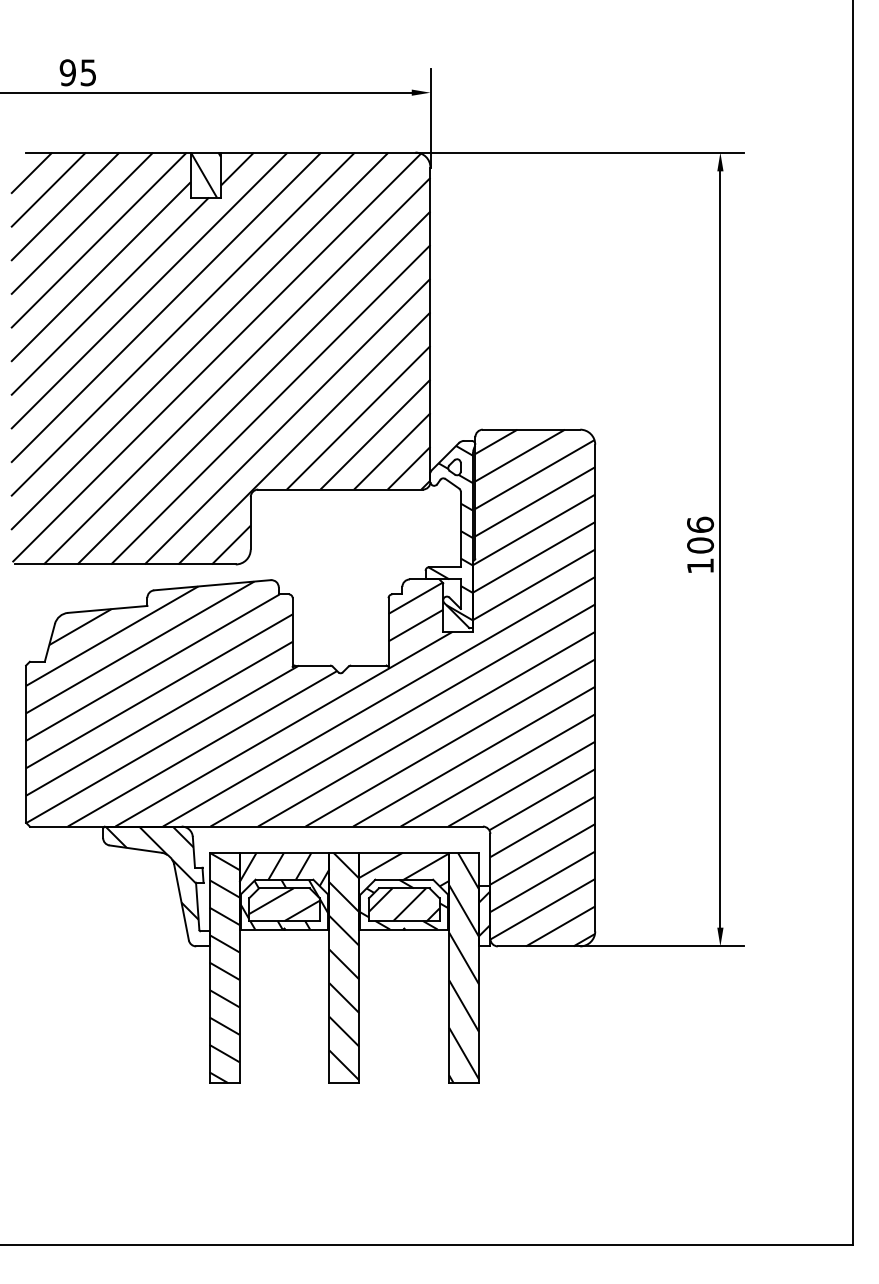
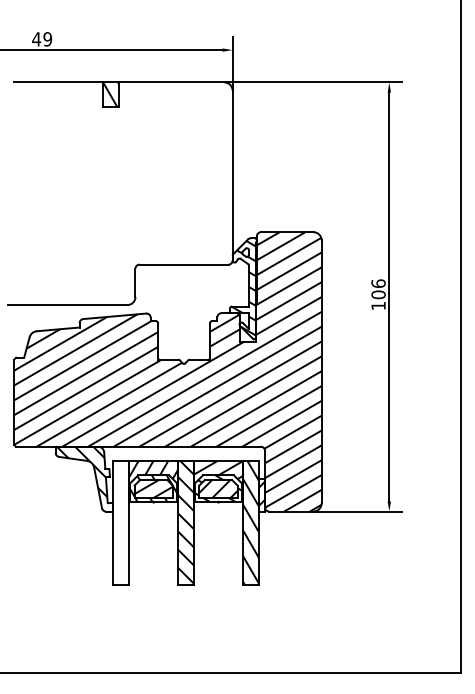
text: (78, 73) -> (42, 39), 95 -> 49
hatch: (219, 357) -> (118, 193), removed
hatch: (224, 966) -> (121, 522), removed

